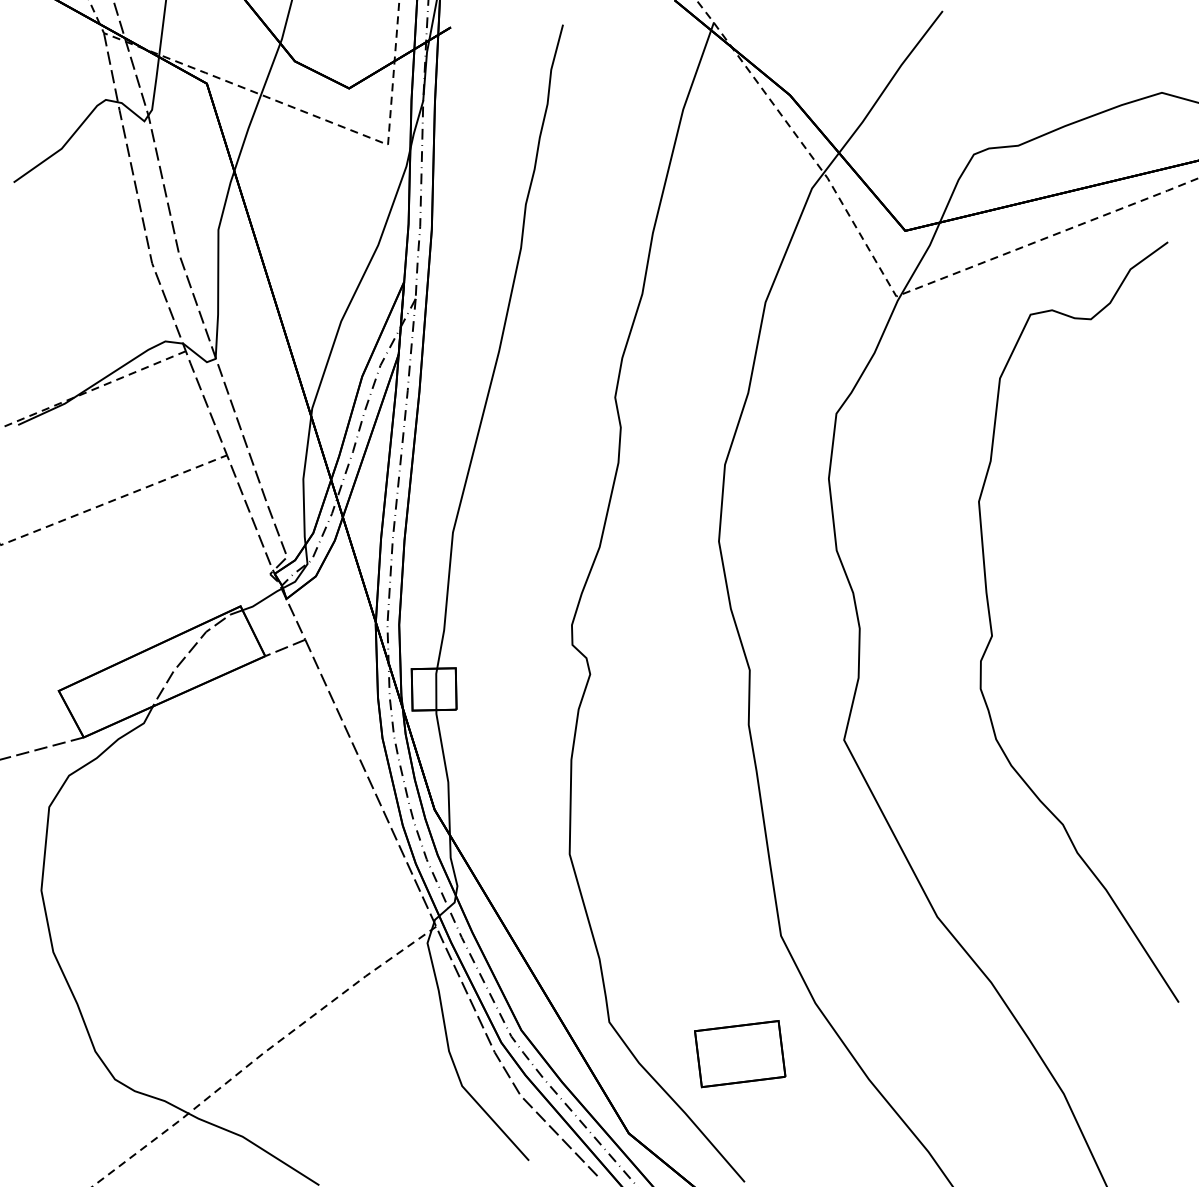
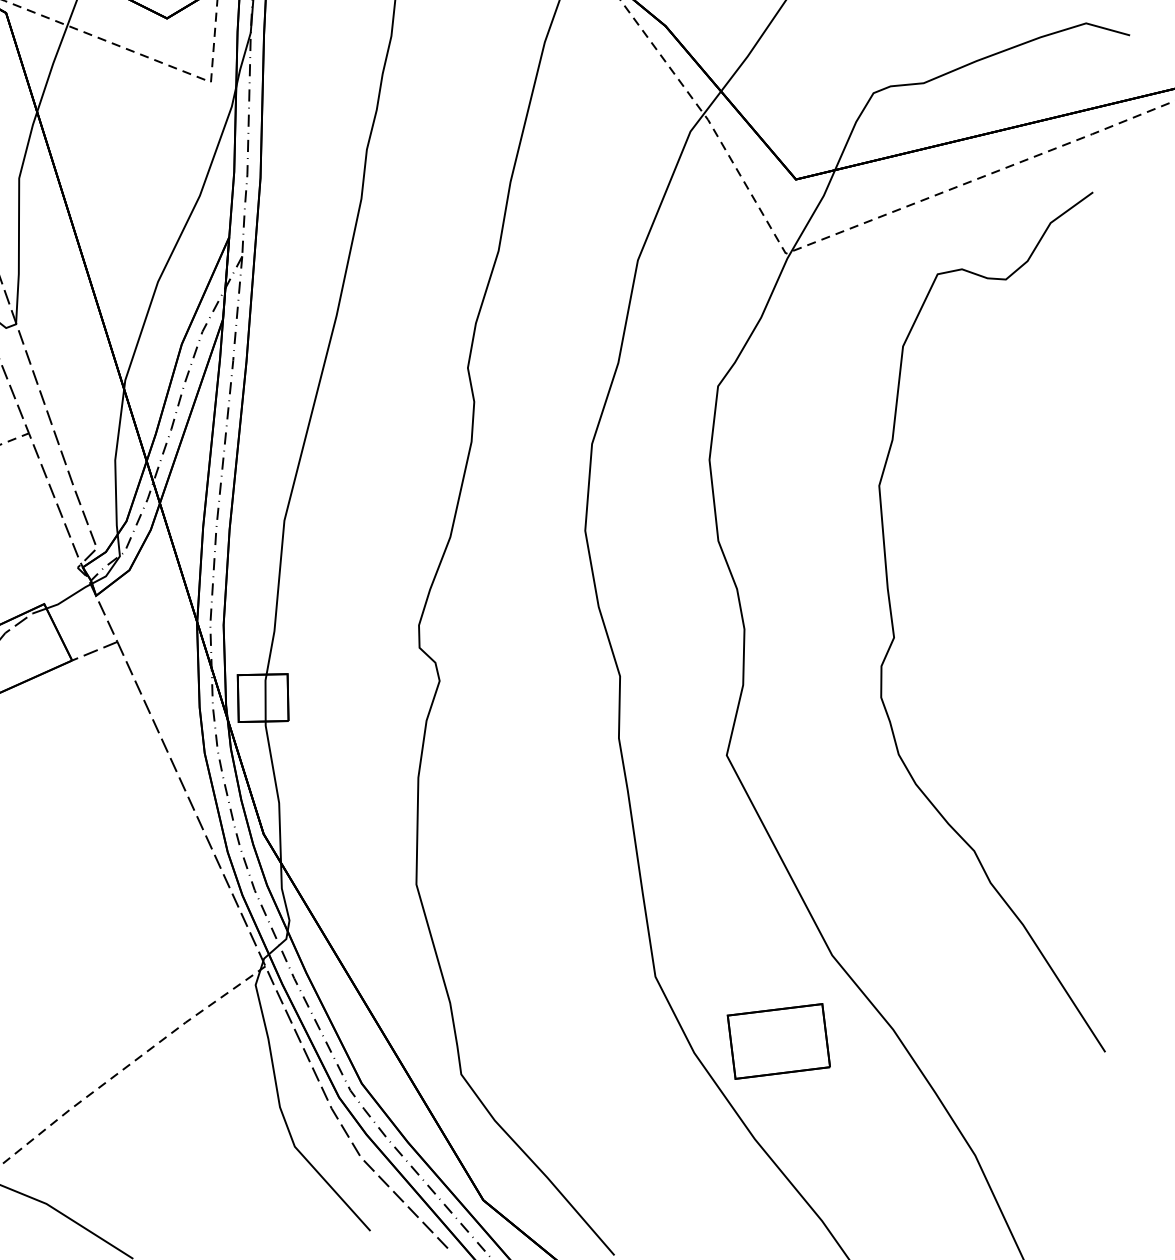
part: (740, 1054) -> (779, 1041), moved

